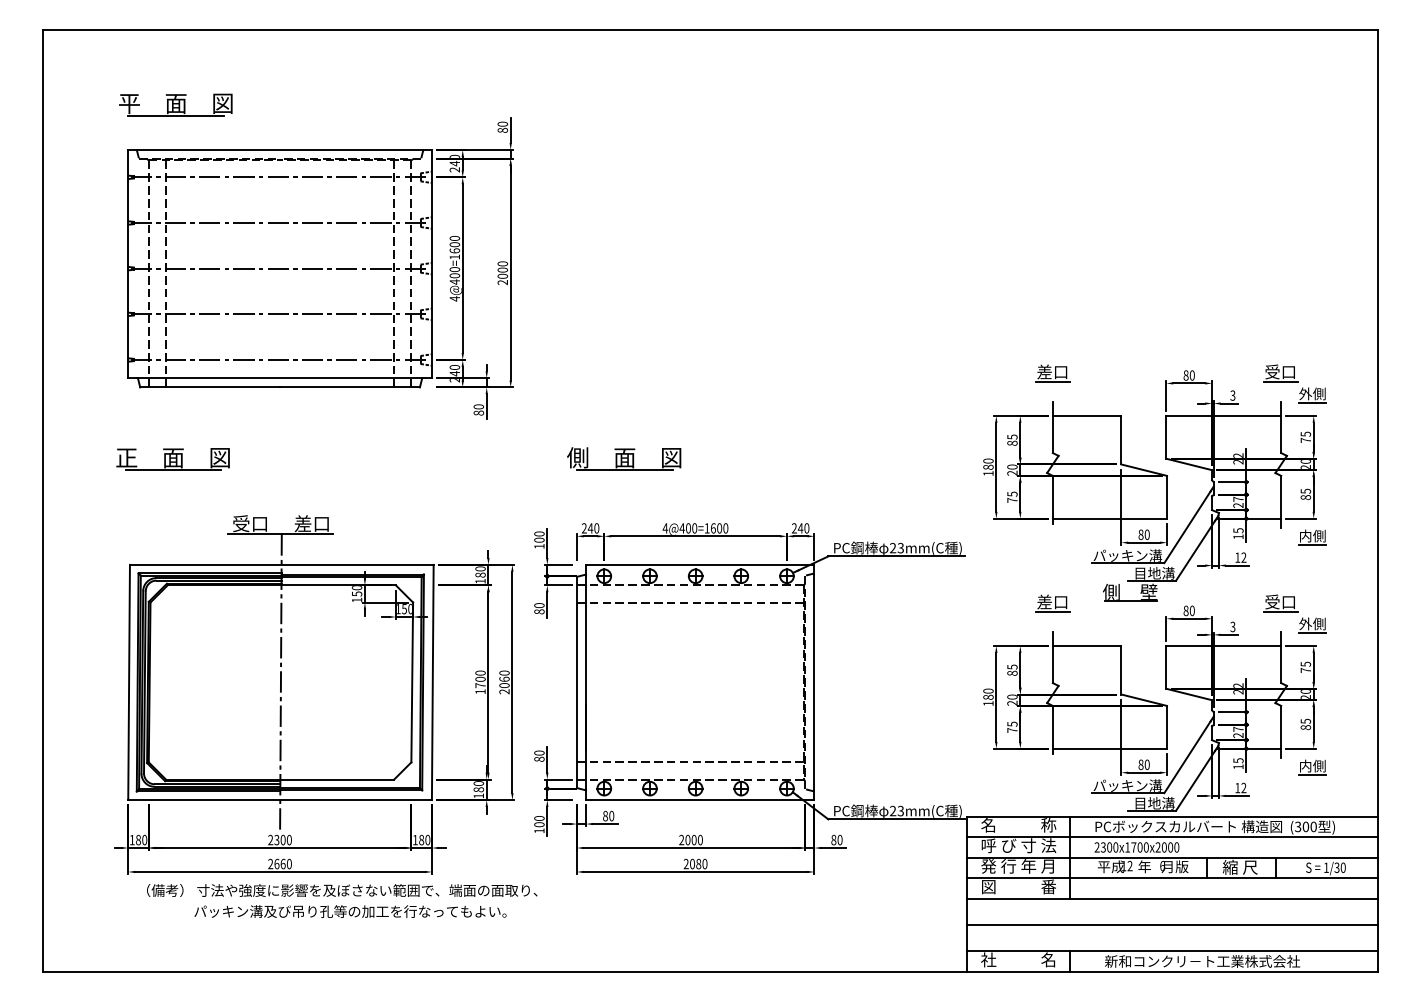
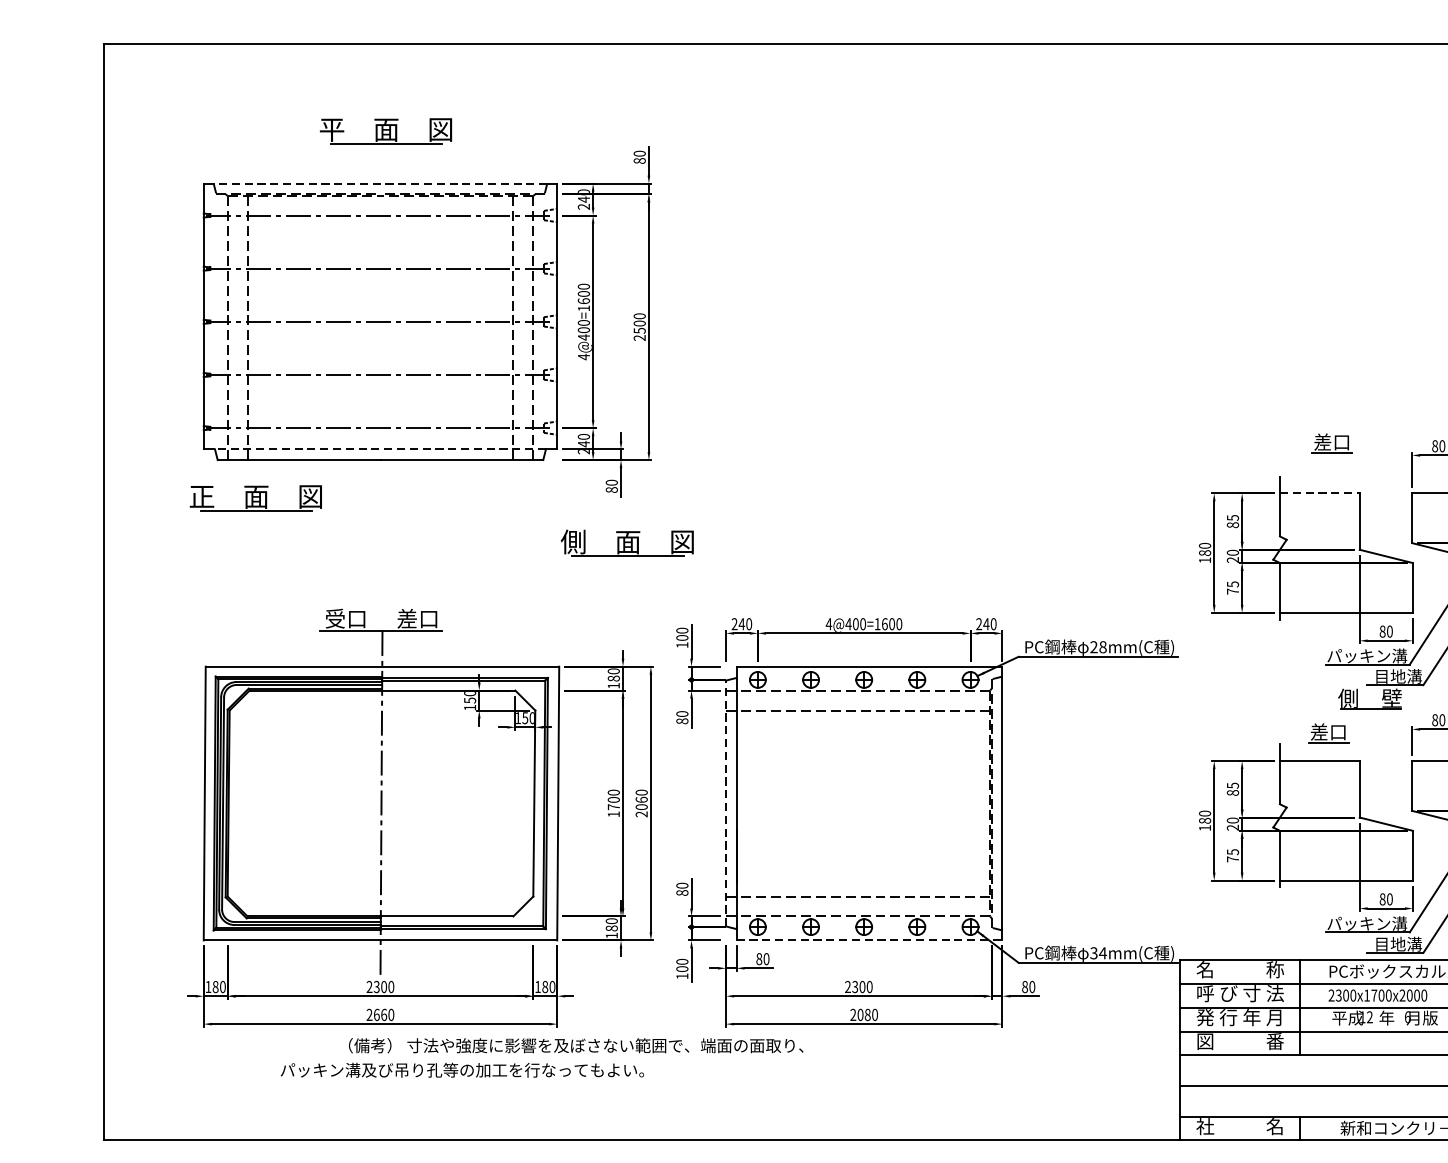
part: (175, 104) -> (385, 130), moved
line: (279, 149) -> (379, 183), solid -> dashed
text: (502, 275) -> (639, 329), 2000 -> 2500
part: (1052, 373) -> (1331, 443), moved
line: (279, 378) -> (379, 449), solid -> dashed
line: (1087, 415) -> (1320, 492), solid -> dashed
part: (624, 458) -> (627, 542), moved
part: (172, 459) -> (255, 498), moved
text: (900, 548) -> (1102, 647), 23mm(C -> 28mm(C
part: (1052, 603) -> (1328, 733), moved
line: (576, 682) -> (725, 803), solid -> dashed
line: (700, 800) -> (869, 940), solid -> dashed
text: (897, 810) -> (1099, 952), 23mm(C -> 34mm(C
text: (687, 840) -> (854, 987), 2000 -> 2300
text: (342, 890) -> (576, 1045), moved

